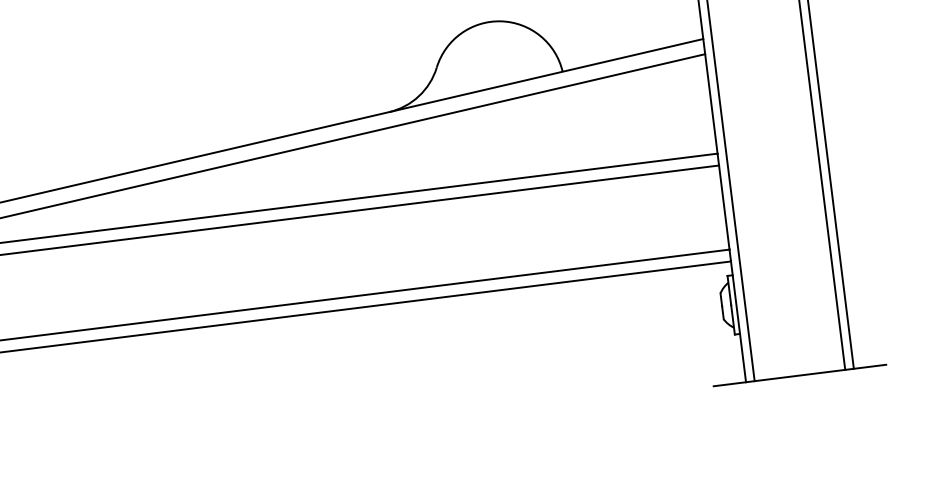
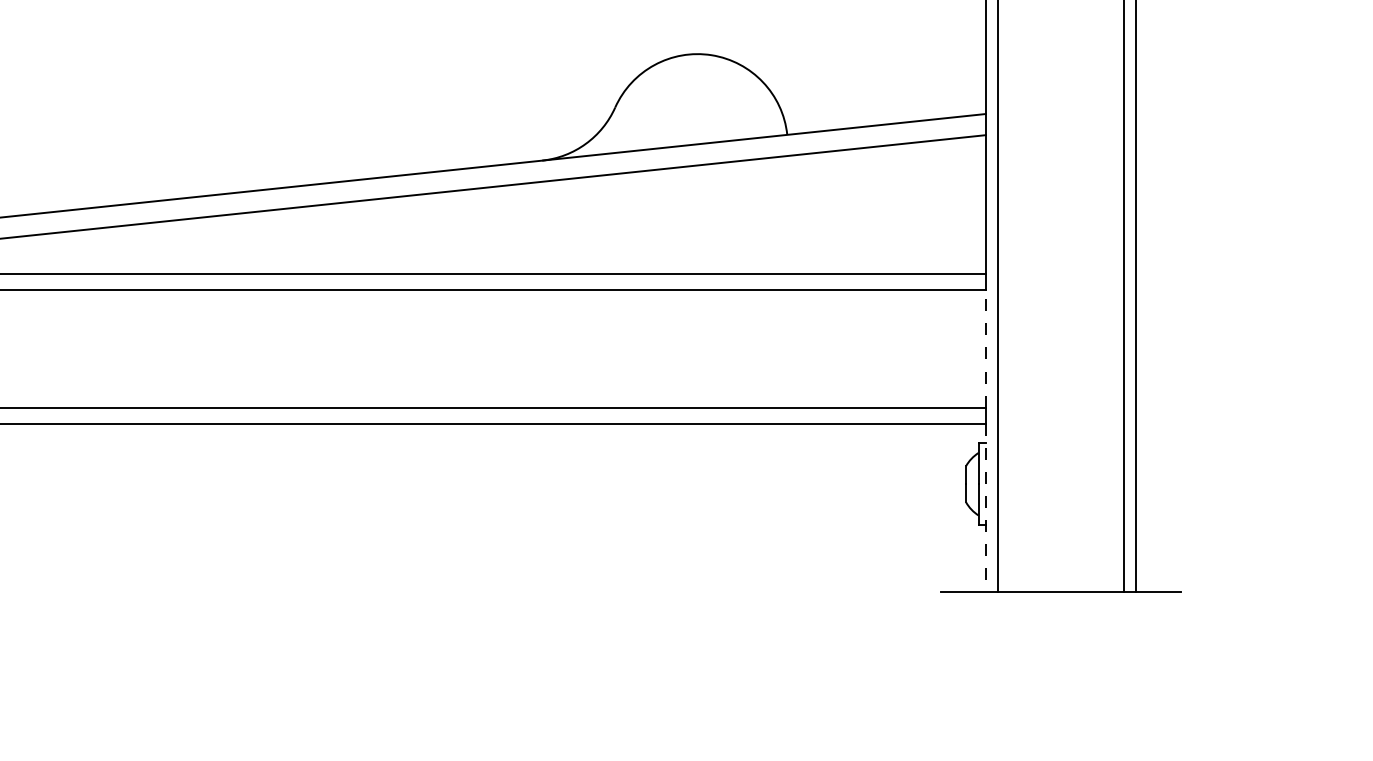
line: (723, 207) -> (985, 348), solid -> dashed
line: (738, 322) -> (985, 508), solid -> dashed

